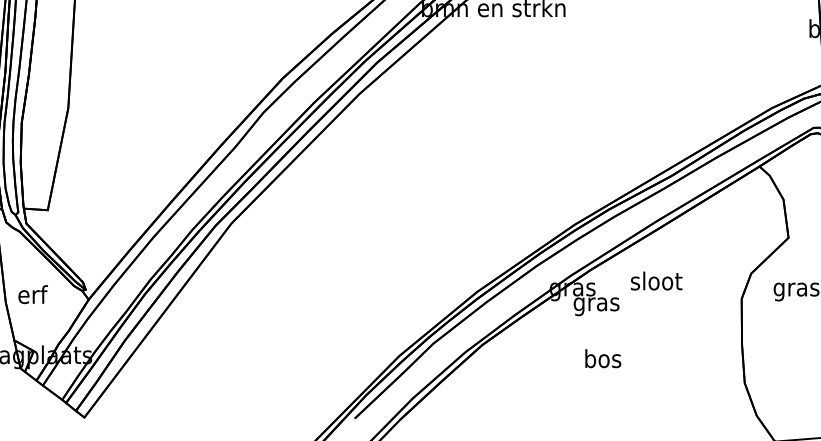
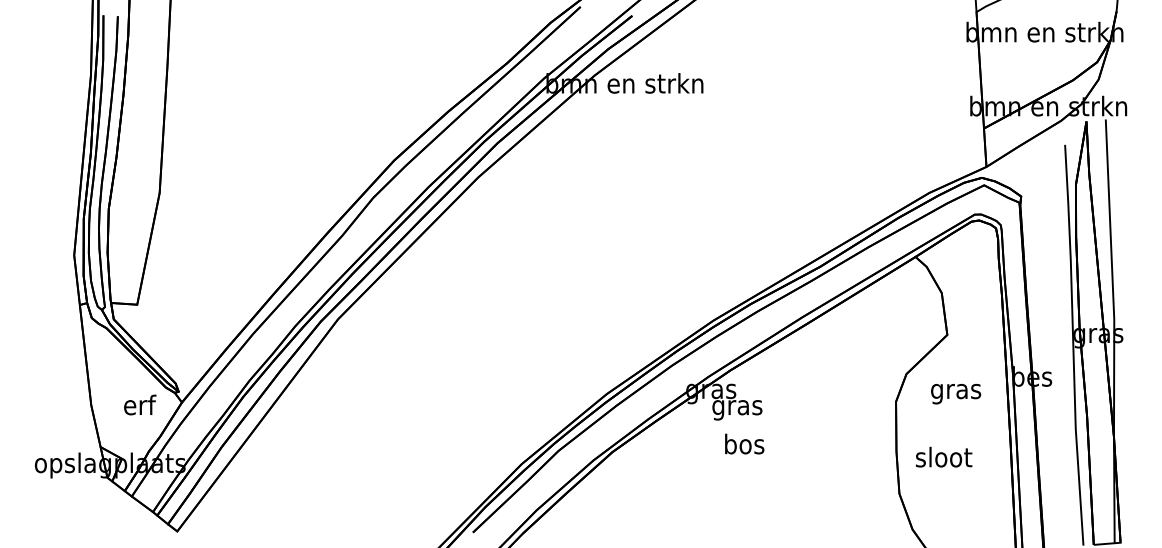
text: (657, 280) -> (944, 456), moved
text: (33, 294) -> (140, 404), moved
text: (603, 358) -> (744, 443), moved

